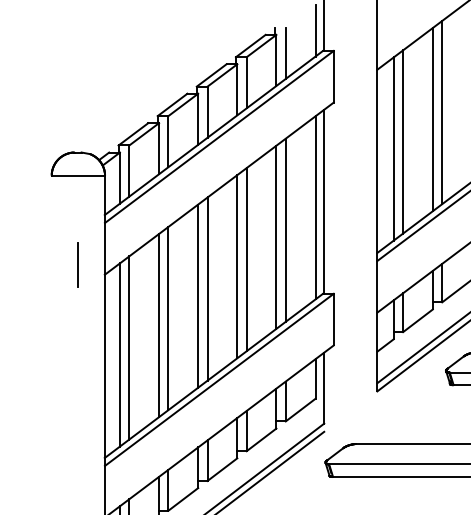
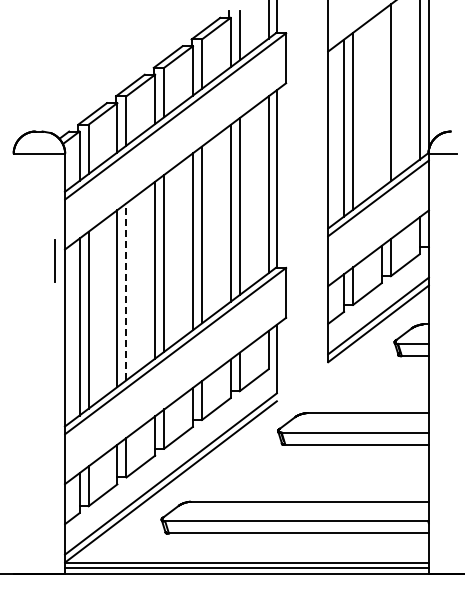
line: (432, 119) -> (381, 99), removed
line: (77, 264) -> (54, 260), moved
line: (168, 318) -> (126, 291), solid -> dashed

